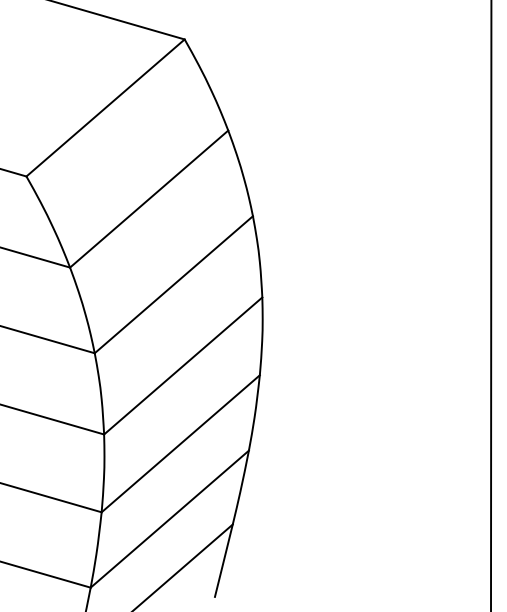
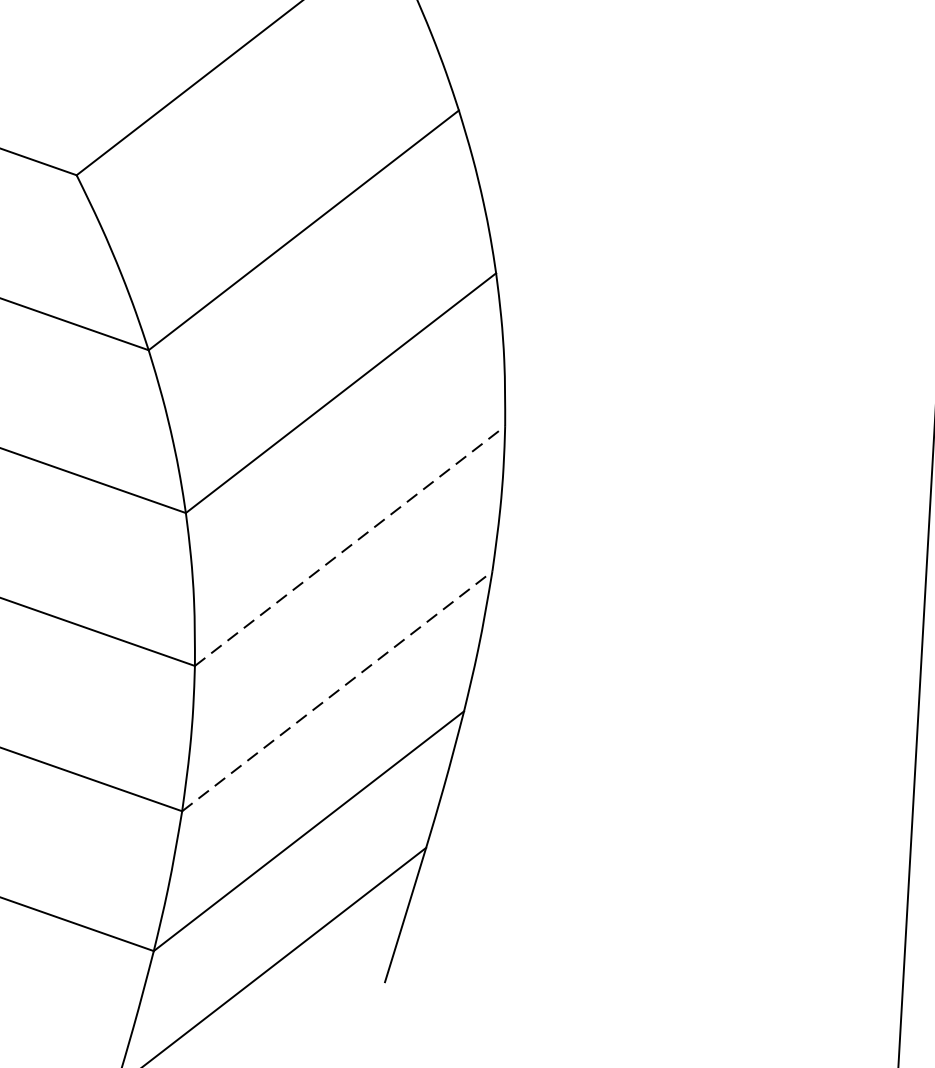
line: (183, 365) -> (350, 545), solid -> dashed
line: (180, 443) -> (336, 690), solid -> dashed

